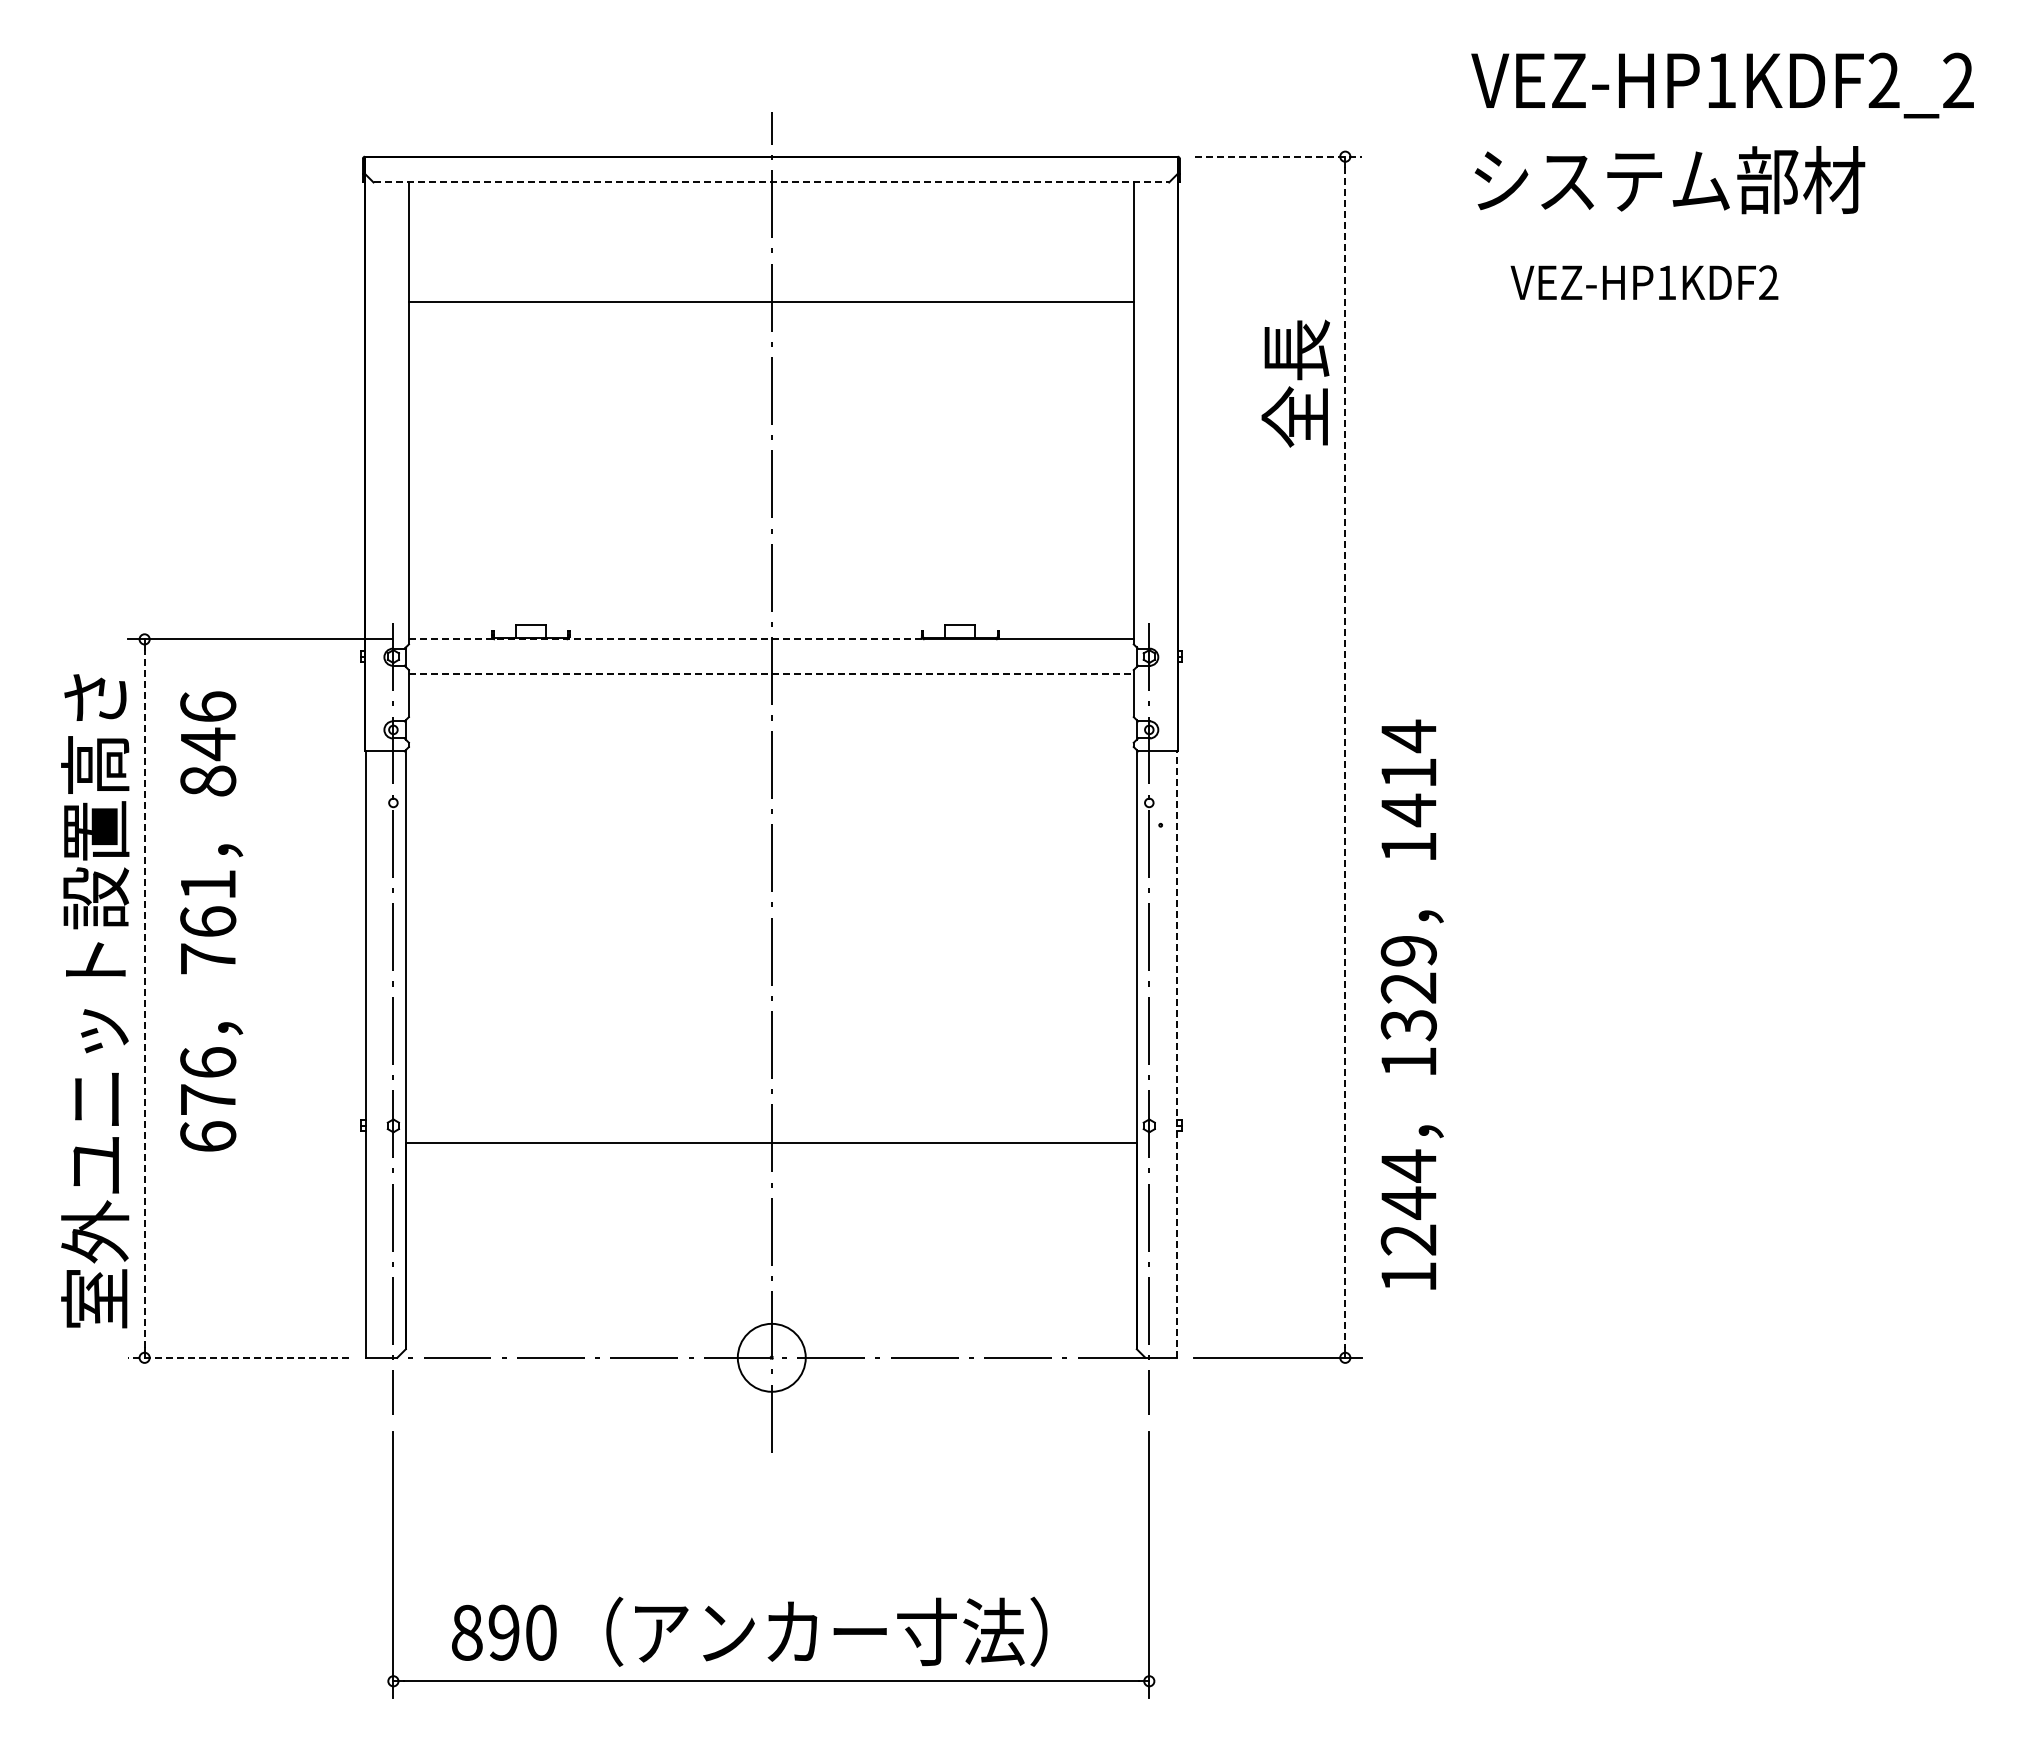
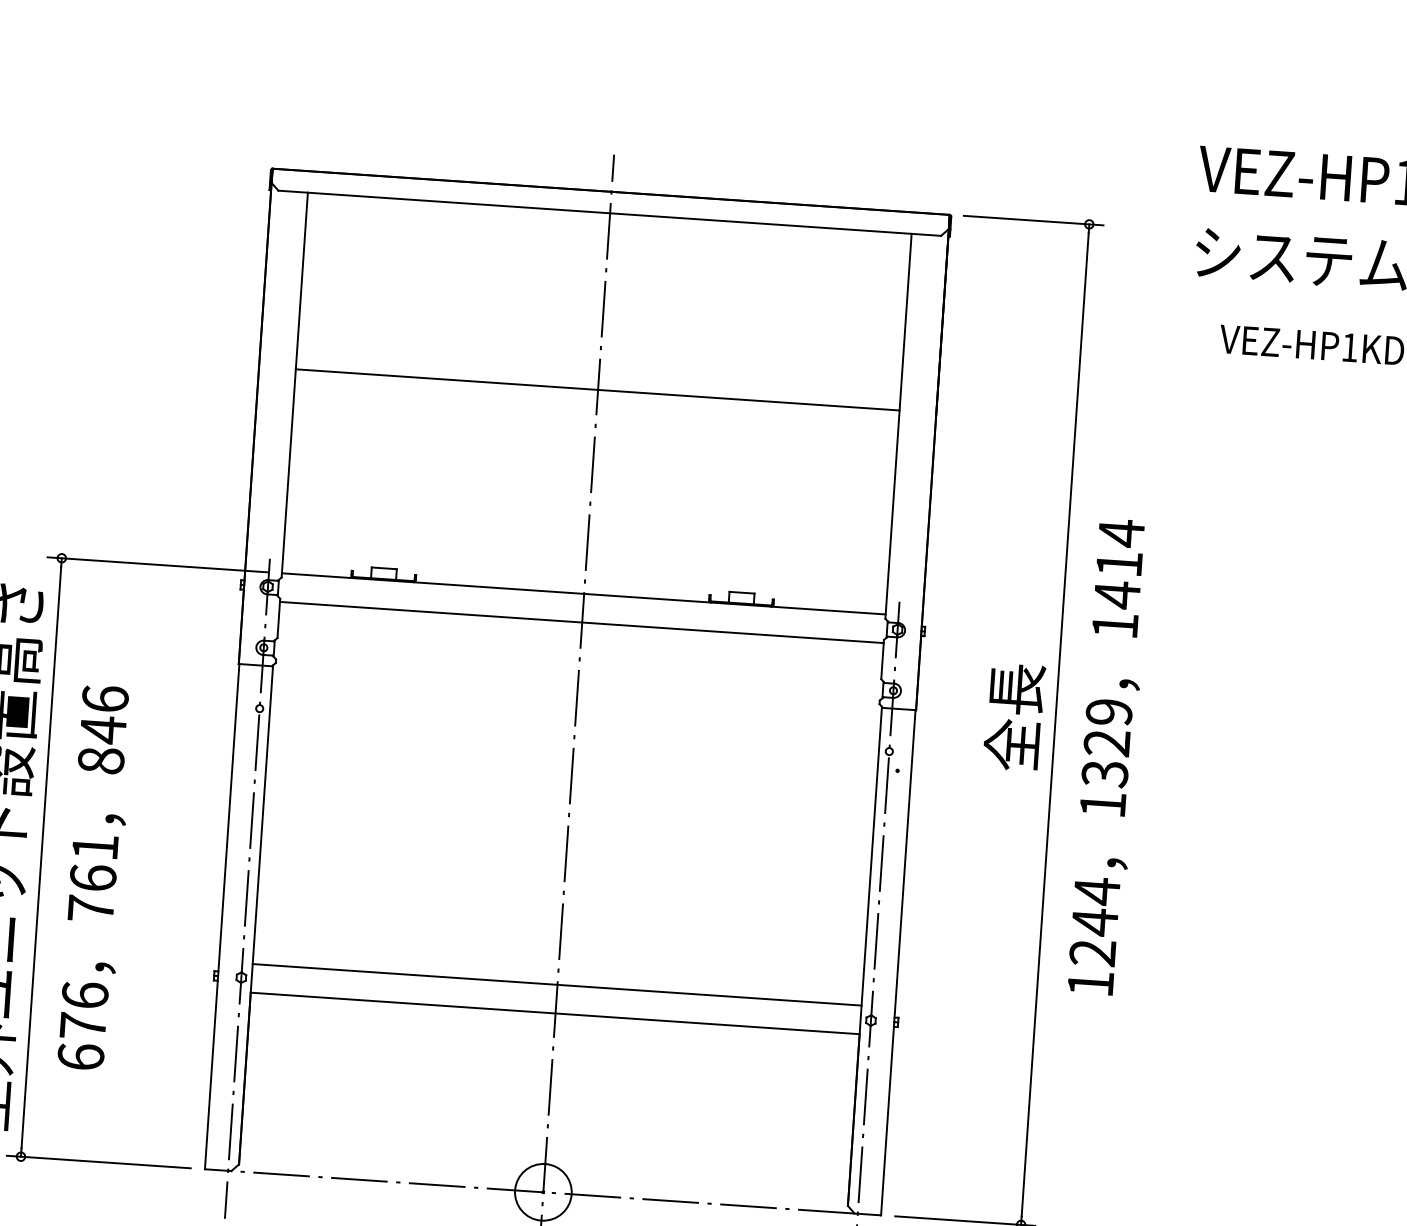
line: (1278, 156) -> (1033, 220), dashed -> solid
line: (771, 182) -> (609, 213), dashed -> solid
line: (770, 301) -> (597, 389), moved
text: (1295, 383) -> (1014, 717), moved
line: (666, 639) -> (496, 588), dashed -> solid
line: (771, 673) -> (581, 622), dashed -> solid
line: (1345, 757) -> (1055, 724), dashed -> solid
text: (211, 921) -> (95, 877), moved
line: (144, 998) -> (41, 857), dashed -> solid
text: (1411, 1004) -> (1108, 756), moved
line: (1177, 1054) -> (898, 962), dashed -> solid
line: (770, 1108) -> (556, 984), added
line: (237, 1357) -> (98, 1161), dashed -> solid

